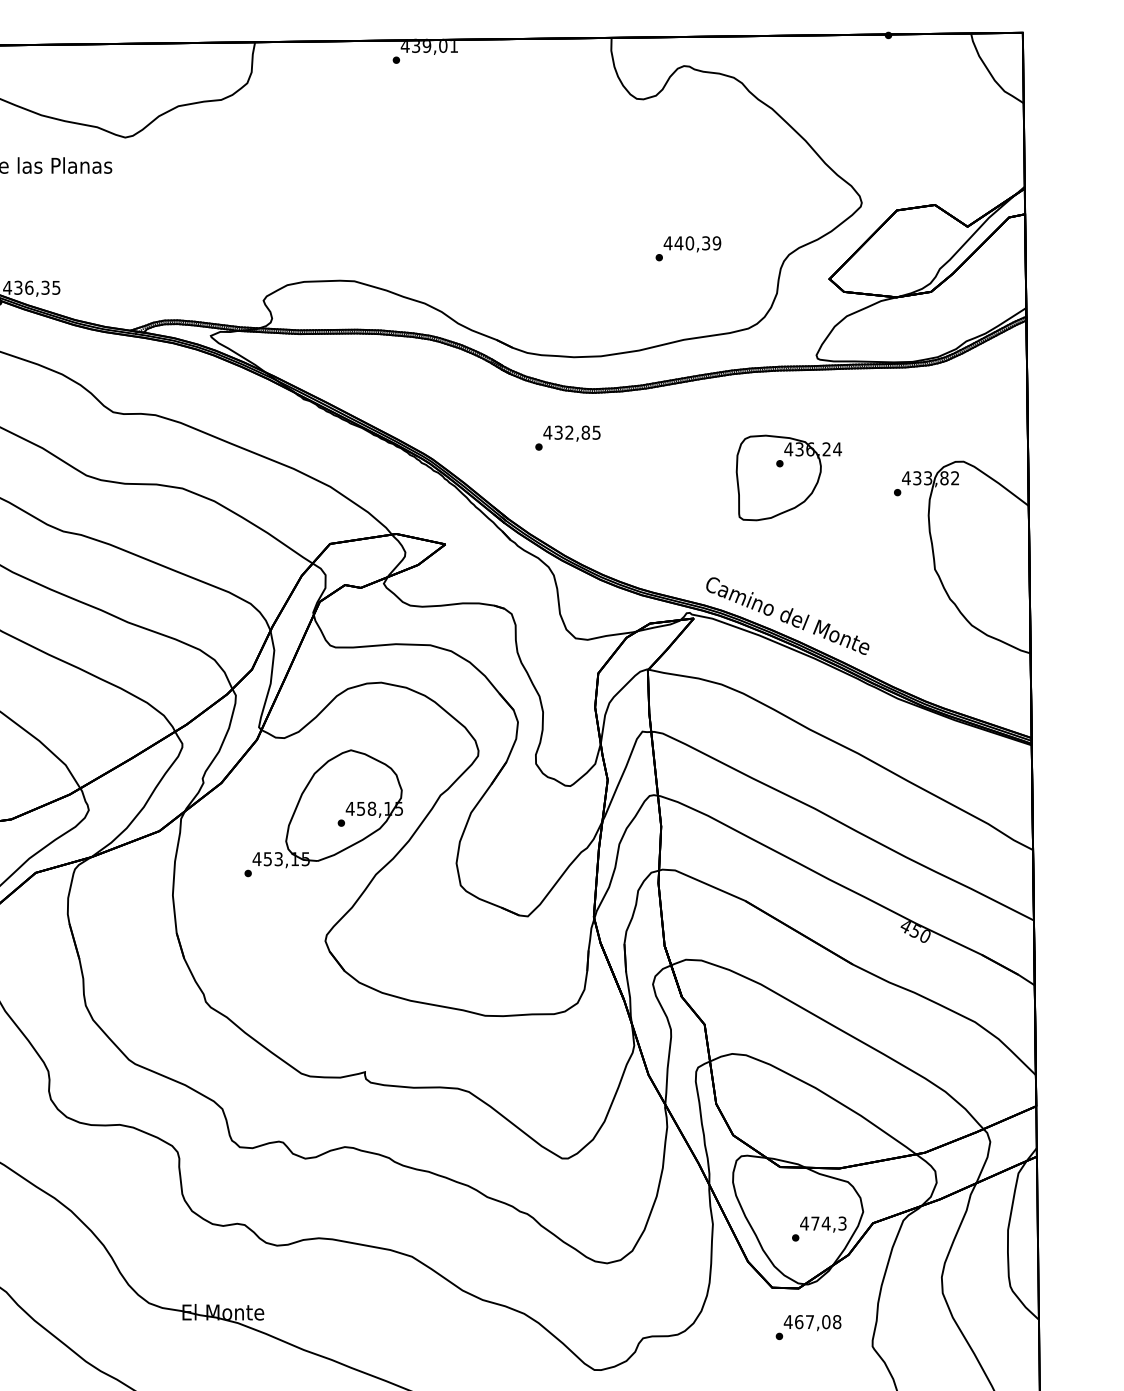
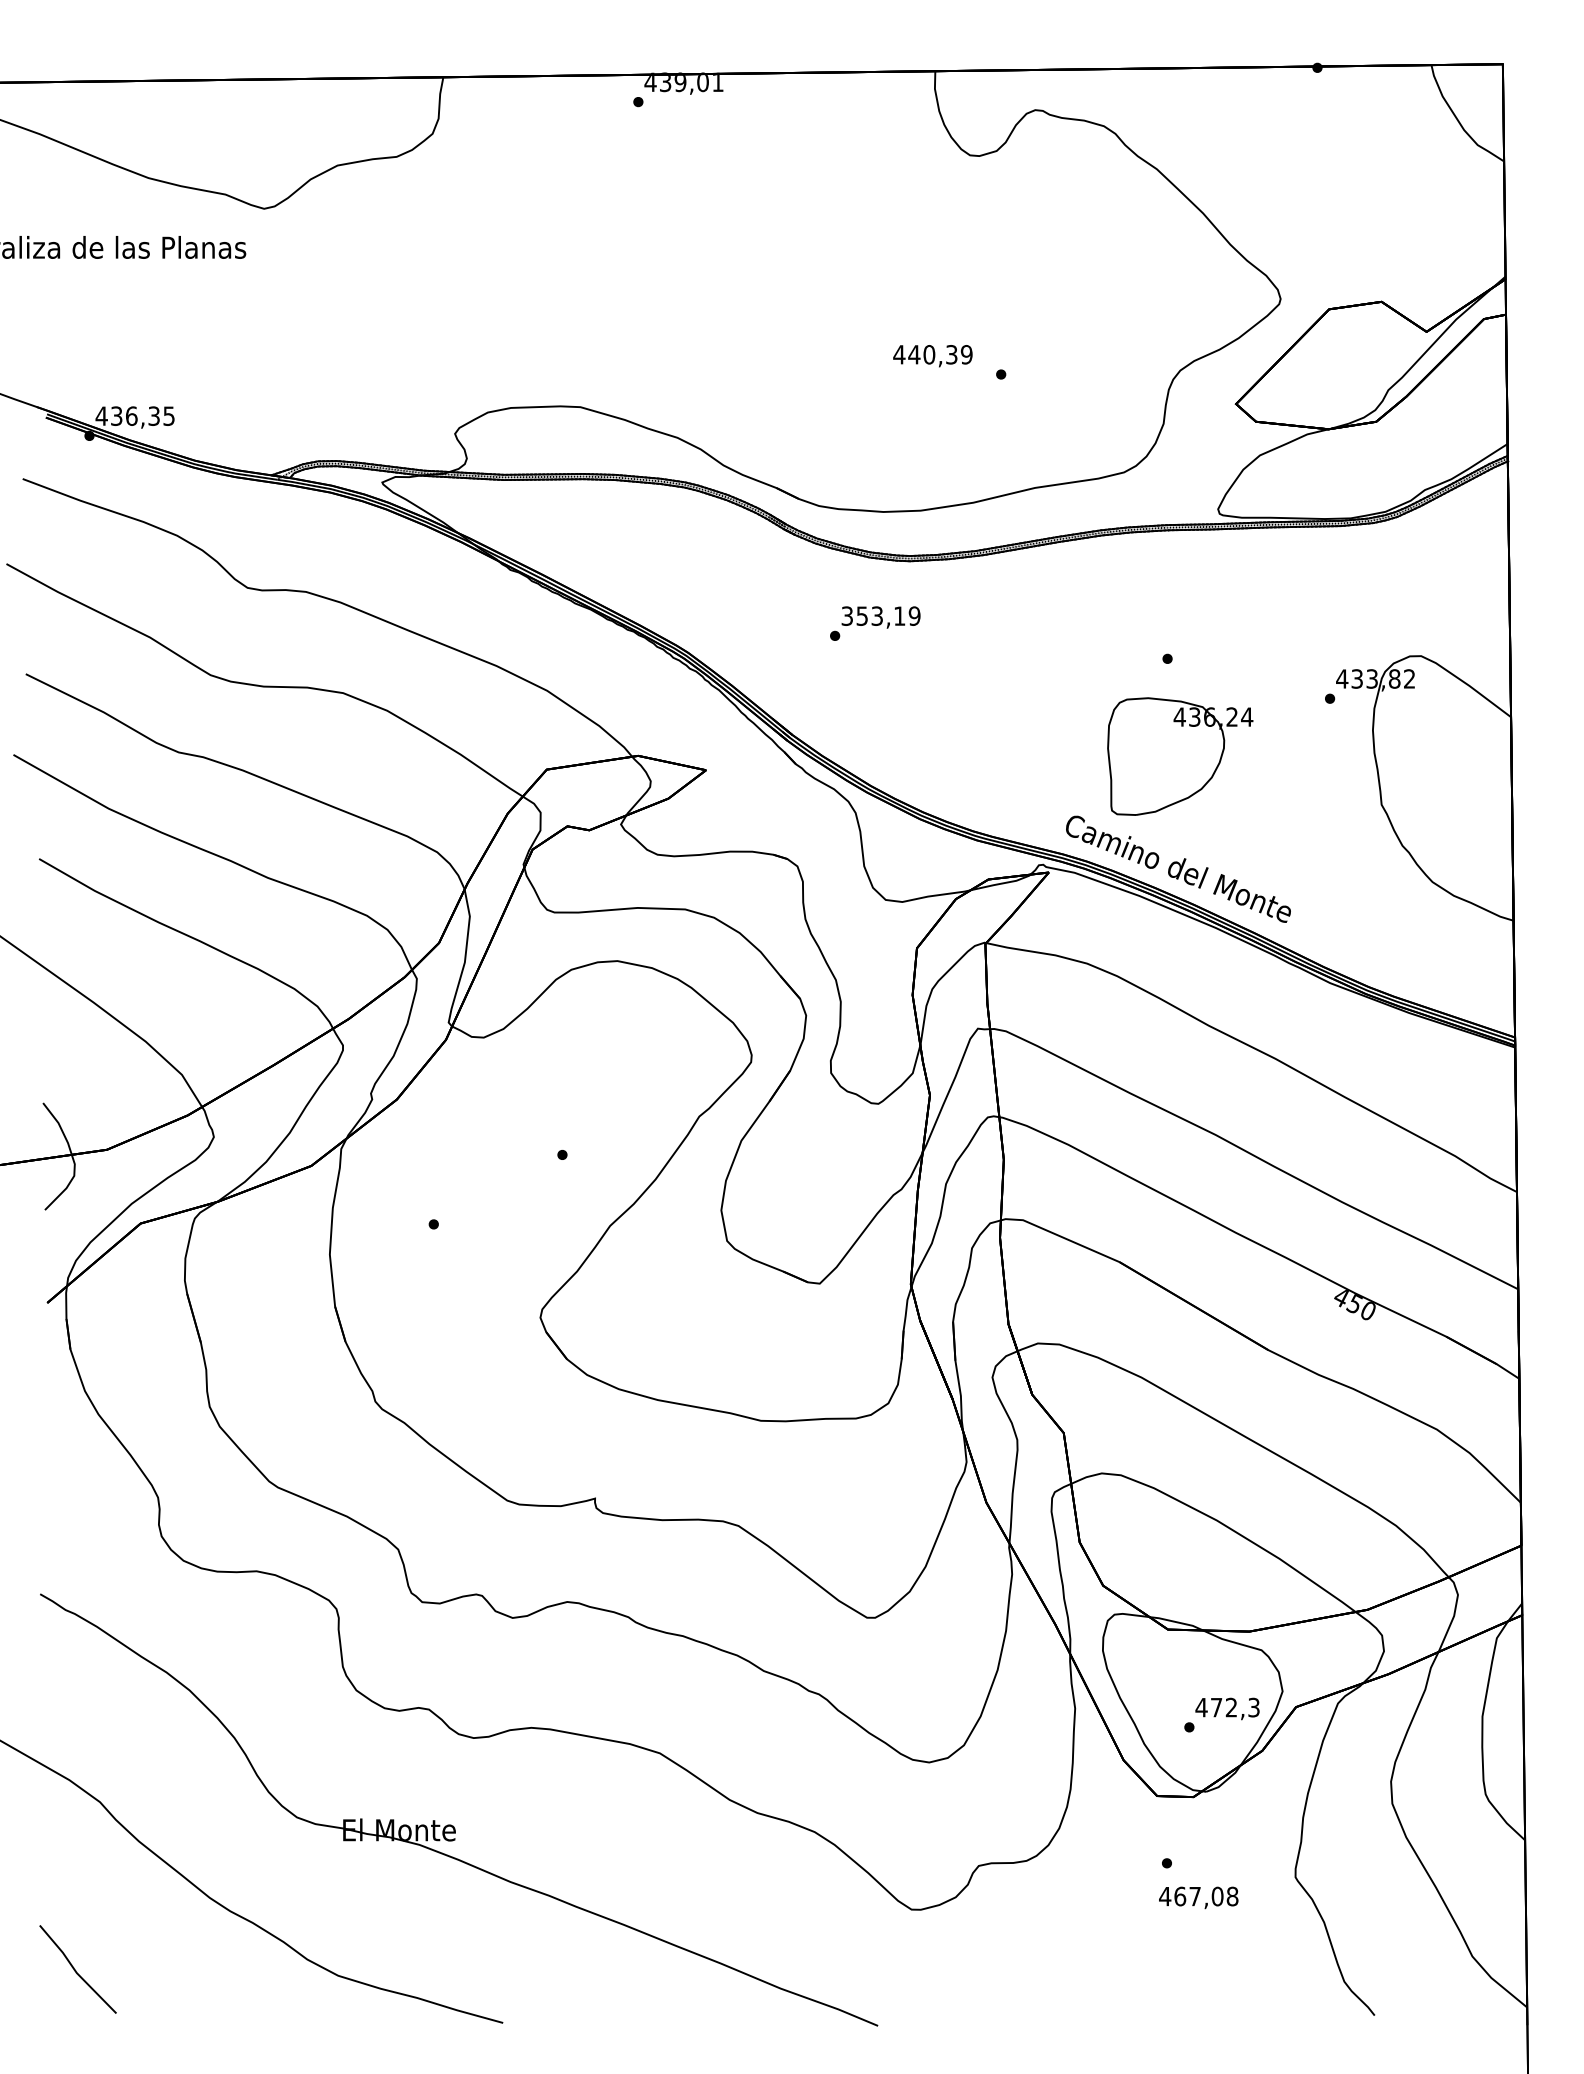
text: (692, 244) -> (932, 356), moved
text: (571, 432) -> (880, 615), 432,85 -> 353,19
part: (789, 477) -> (1180, 756), moved
part: (327, 809) -> (543, 1135), removed
text: (826, 1223) -> (1231, 1707), 474,3 -> 472,3
text: (812, 1322) -> (1198, 1897), moved

